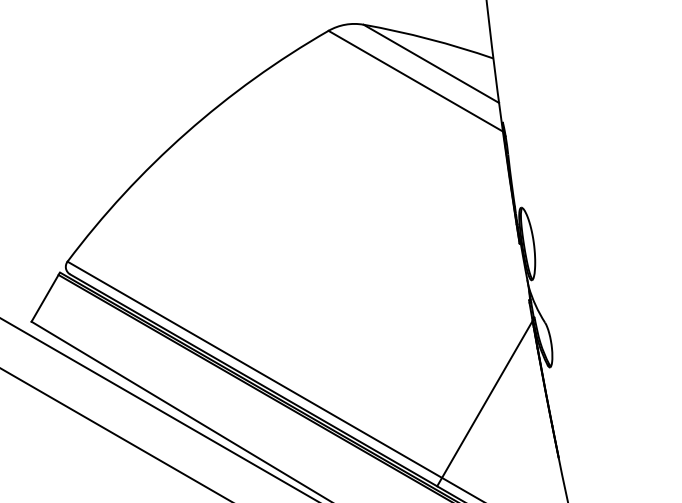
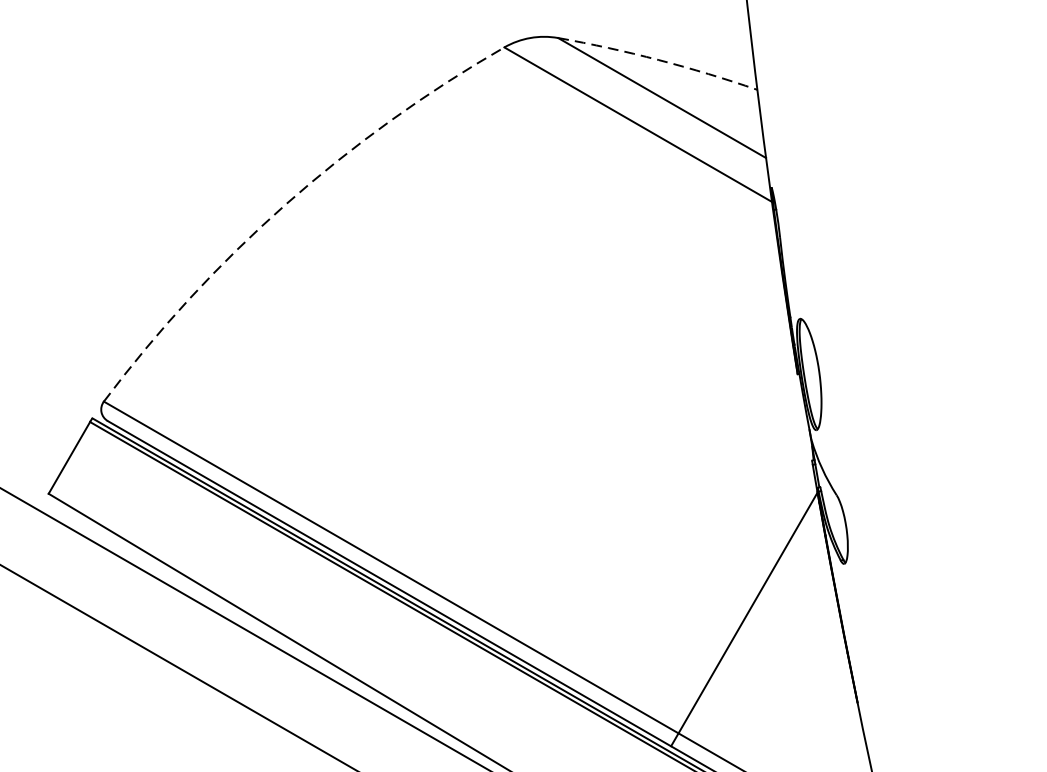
arc: (429, 39) -> (659, 60), solid -> dashed
arc: (186, 133) -> (286, 204), solid -> dashed

